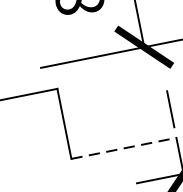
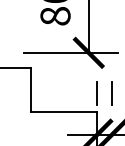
line: (124, 147) -> (64, 111), dashed -> solid

